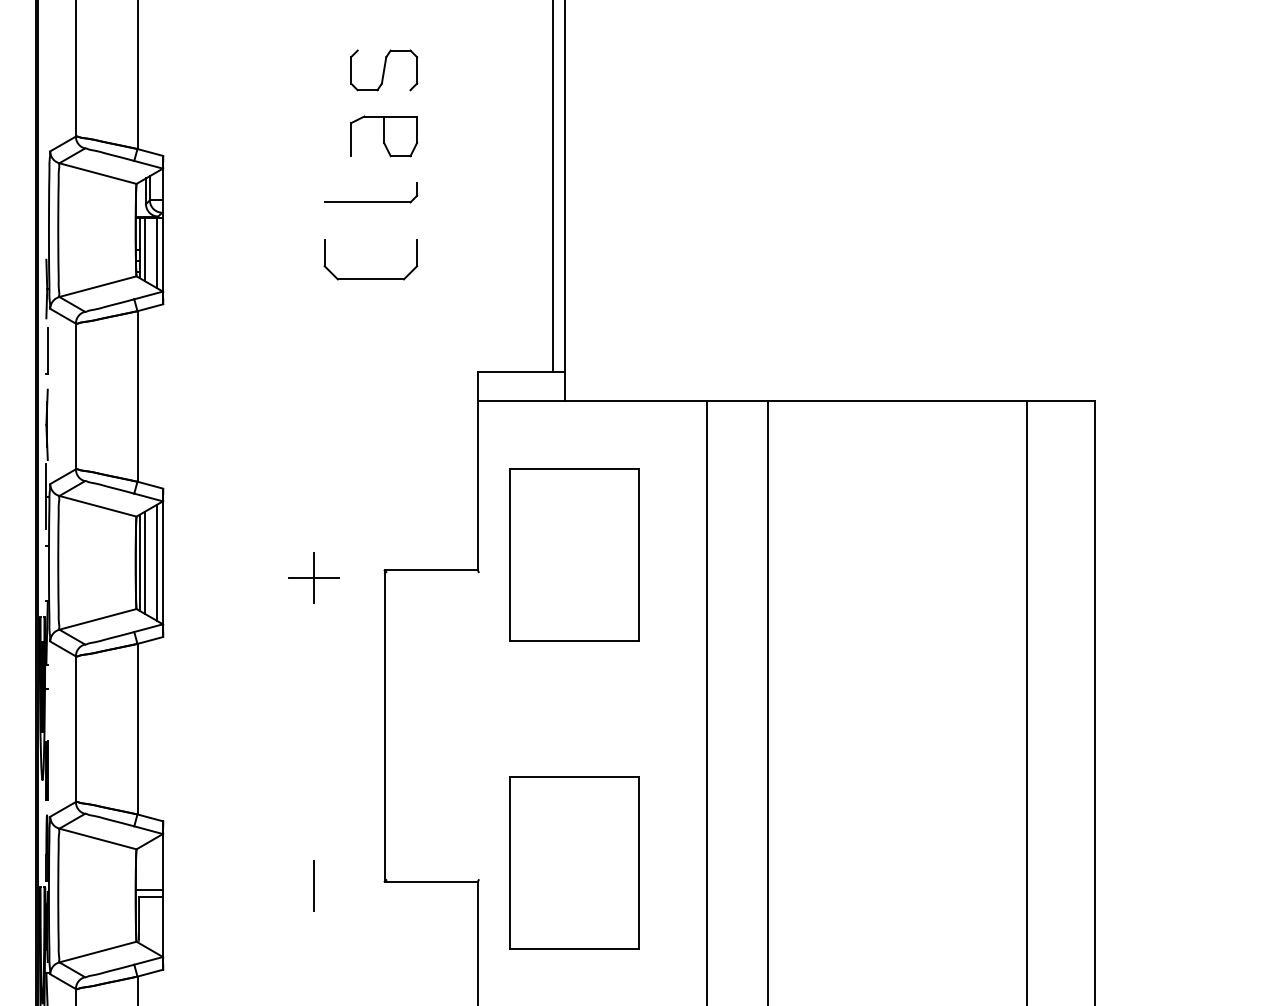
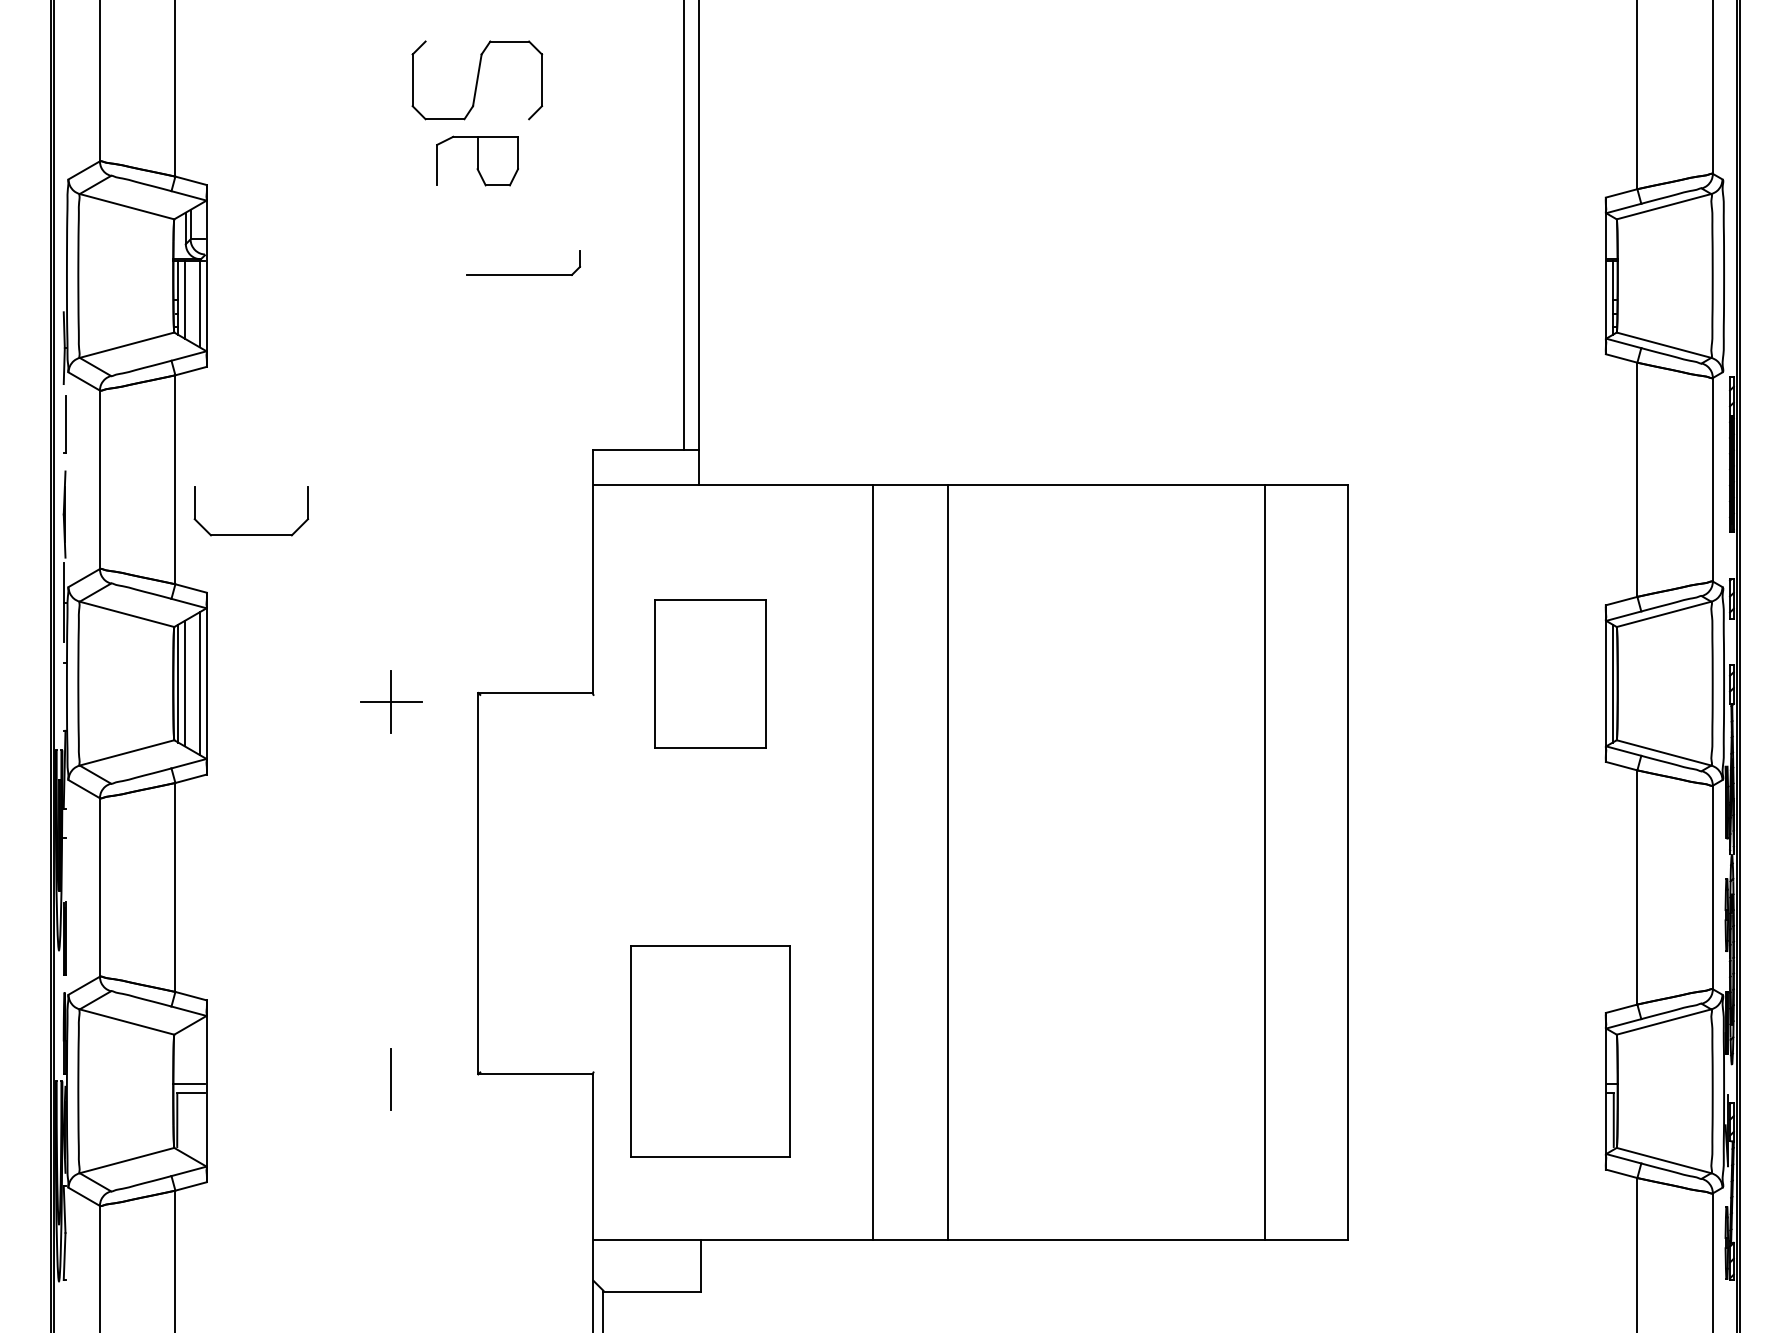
part: (384, 69) -> (477, 79), size x1.6
part: (370, 202) -> (523, 274), moved
part: (370, 278) -> (251, 534), moved
part: (574, 555) -> (710, 674), size x0.7

